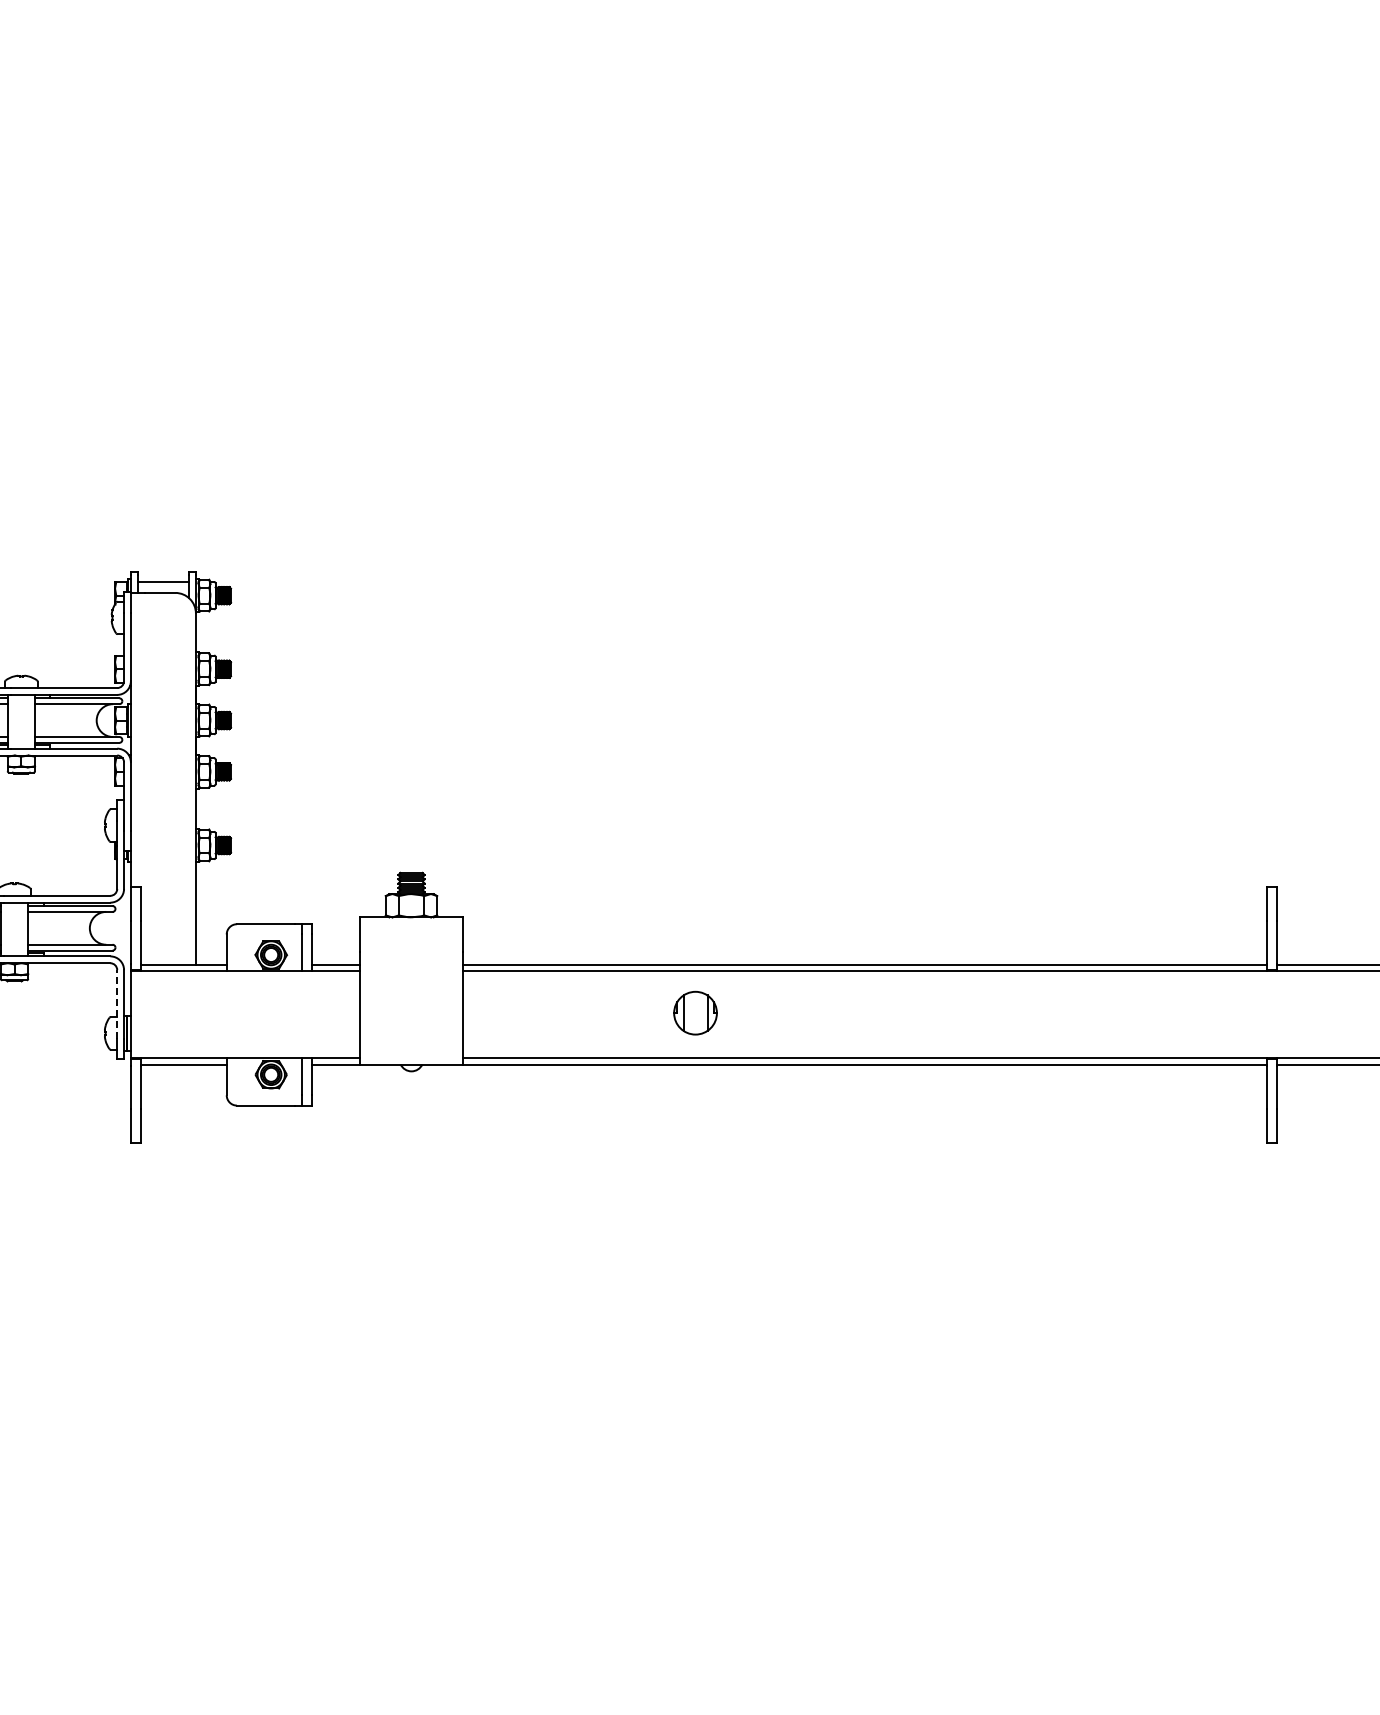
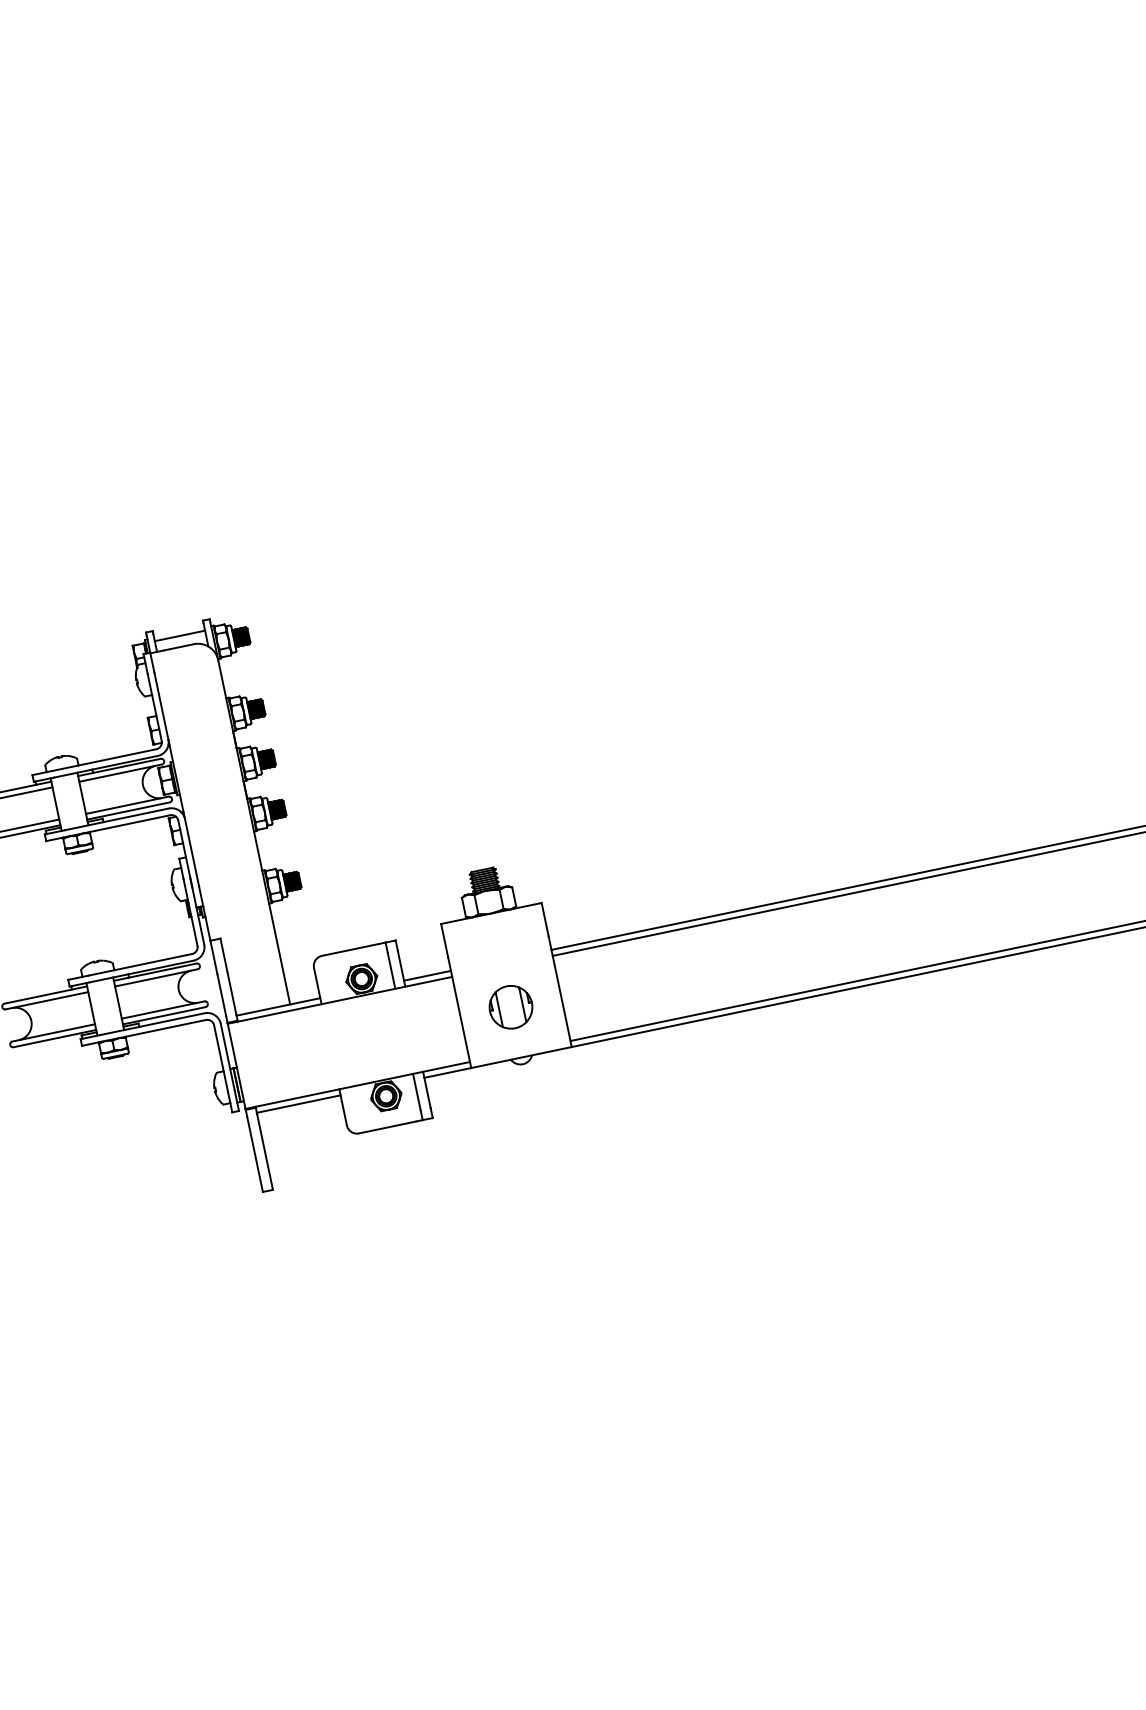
line: (117, 1003) -> (221, 1057), dashed -> solid
part: (695, 1012) -> (510, 1006), moved

